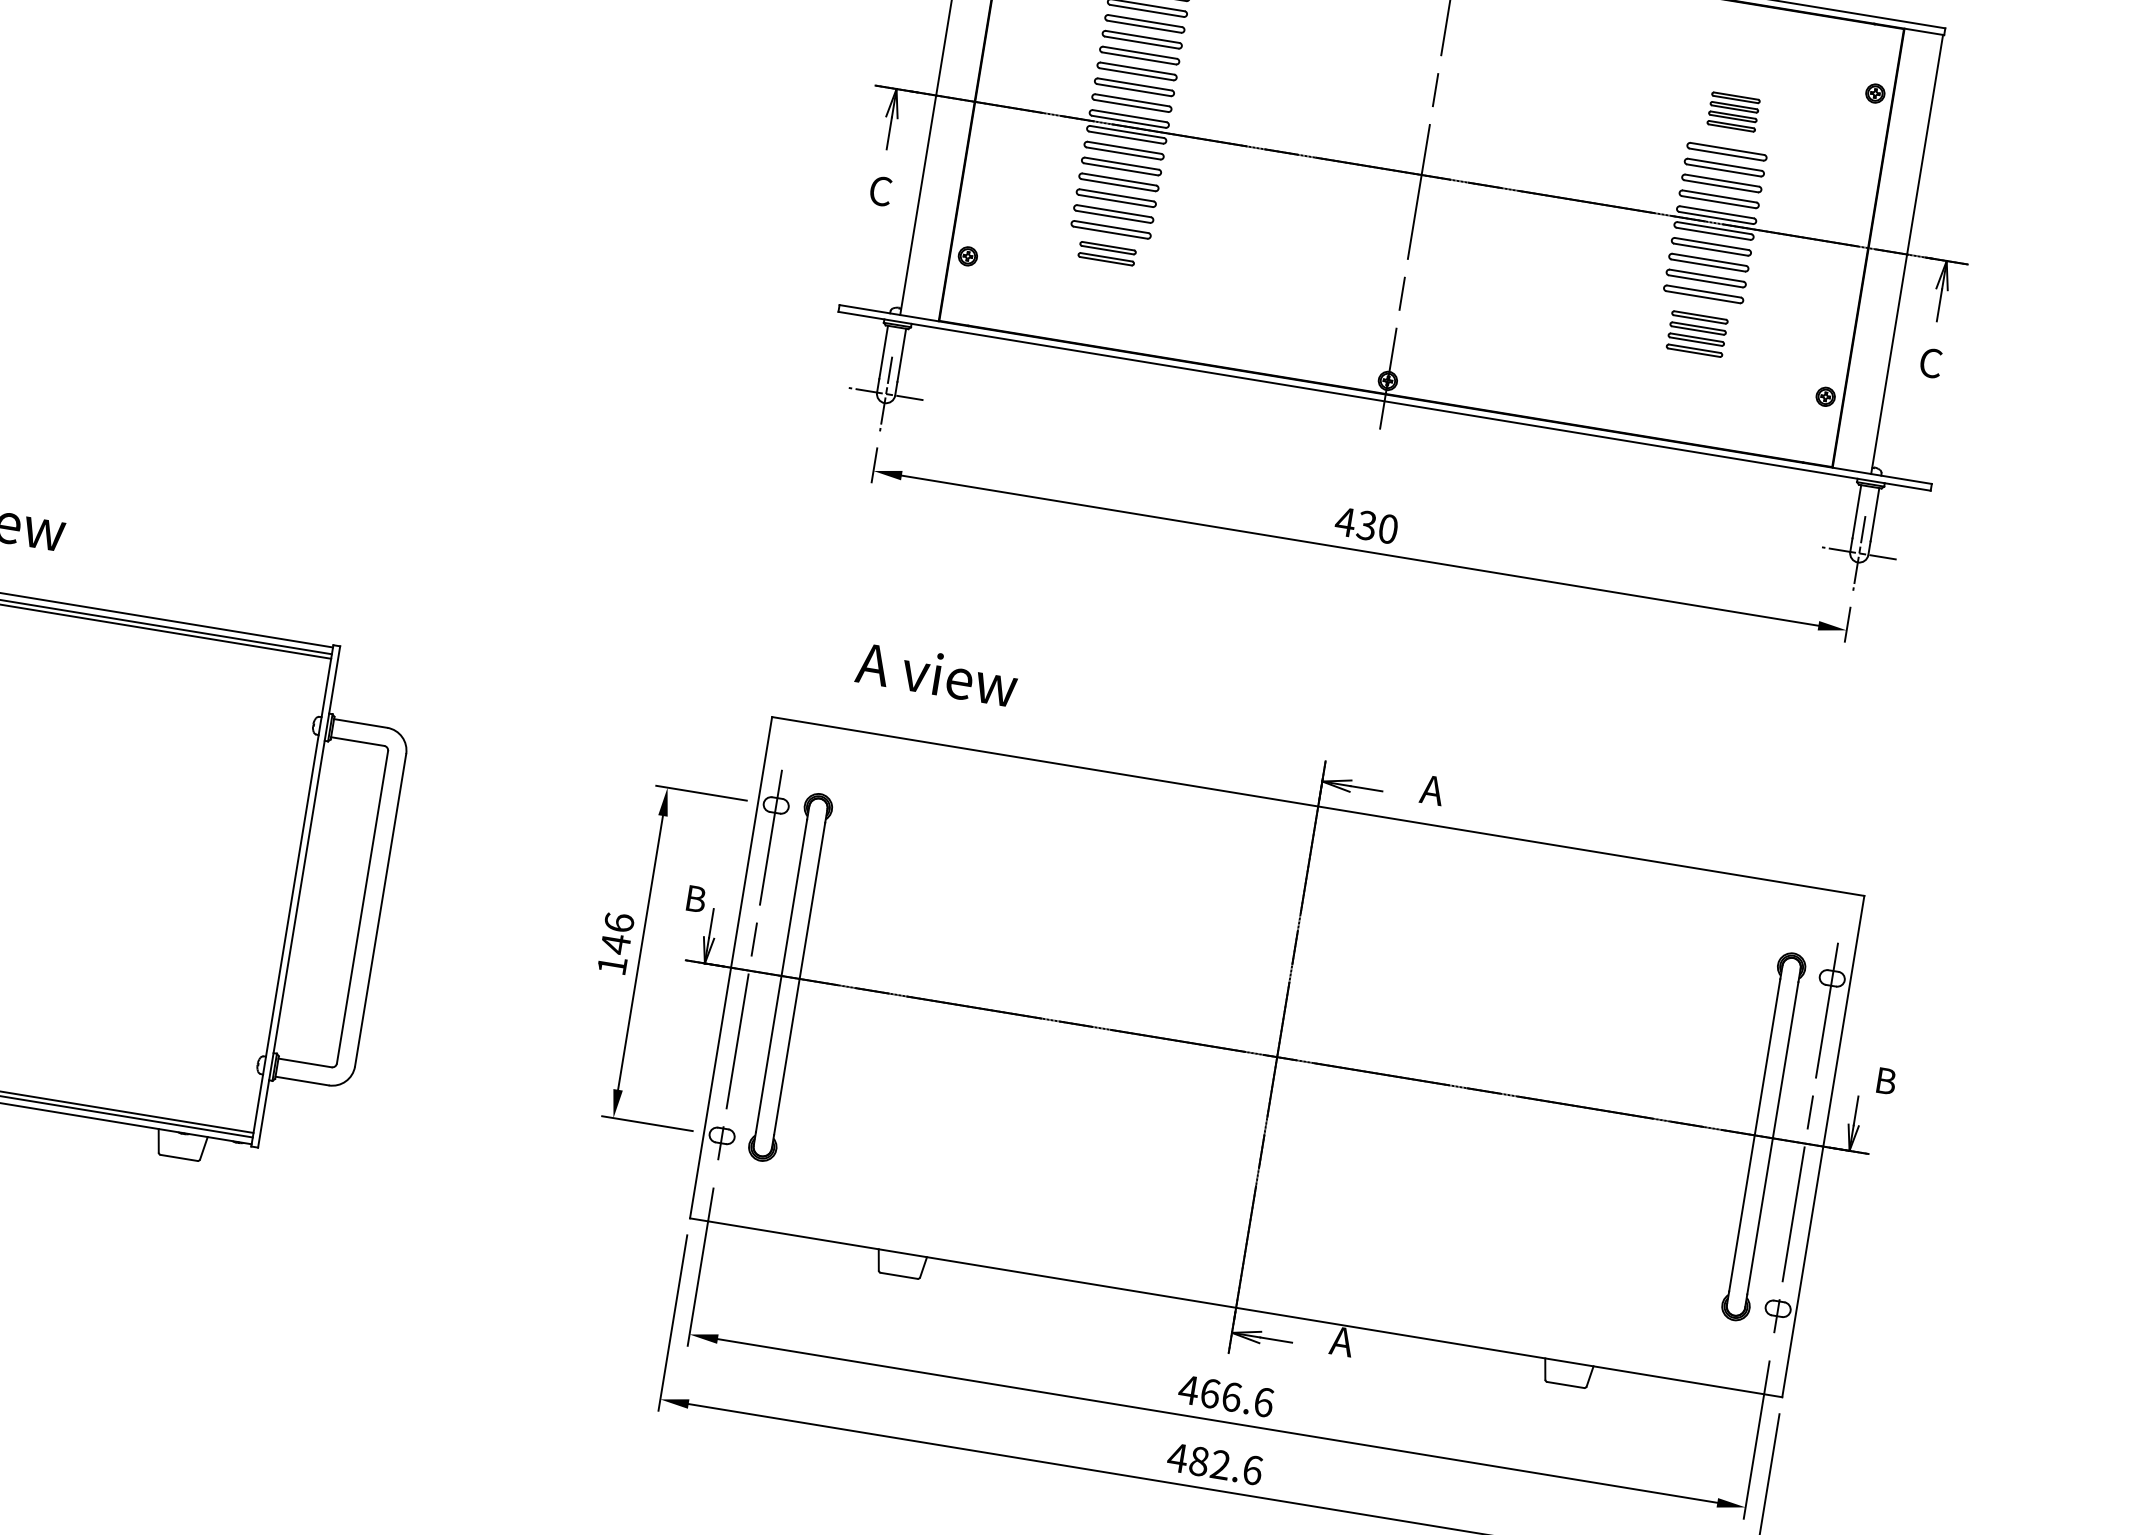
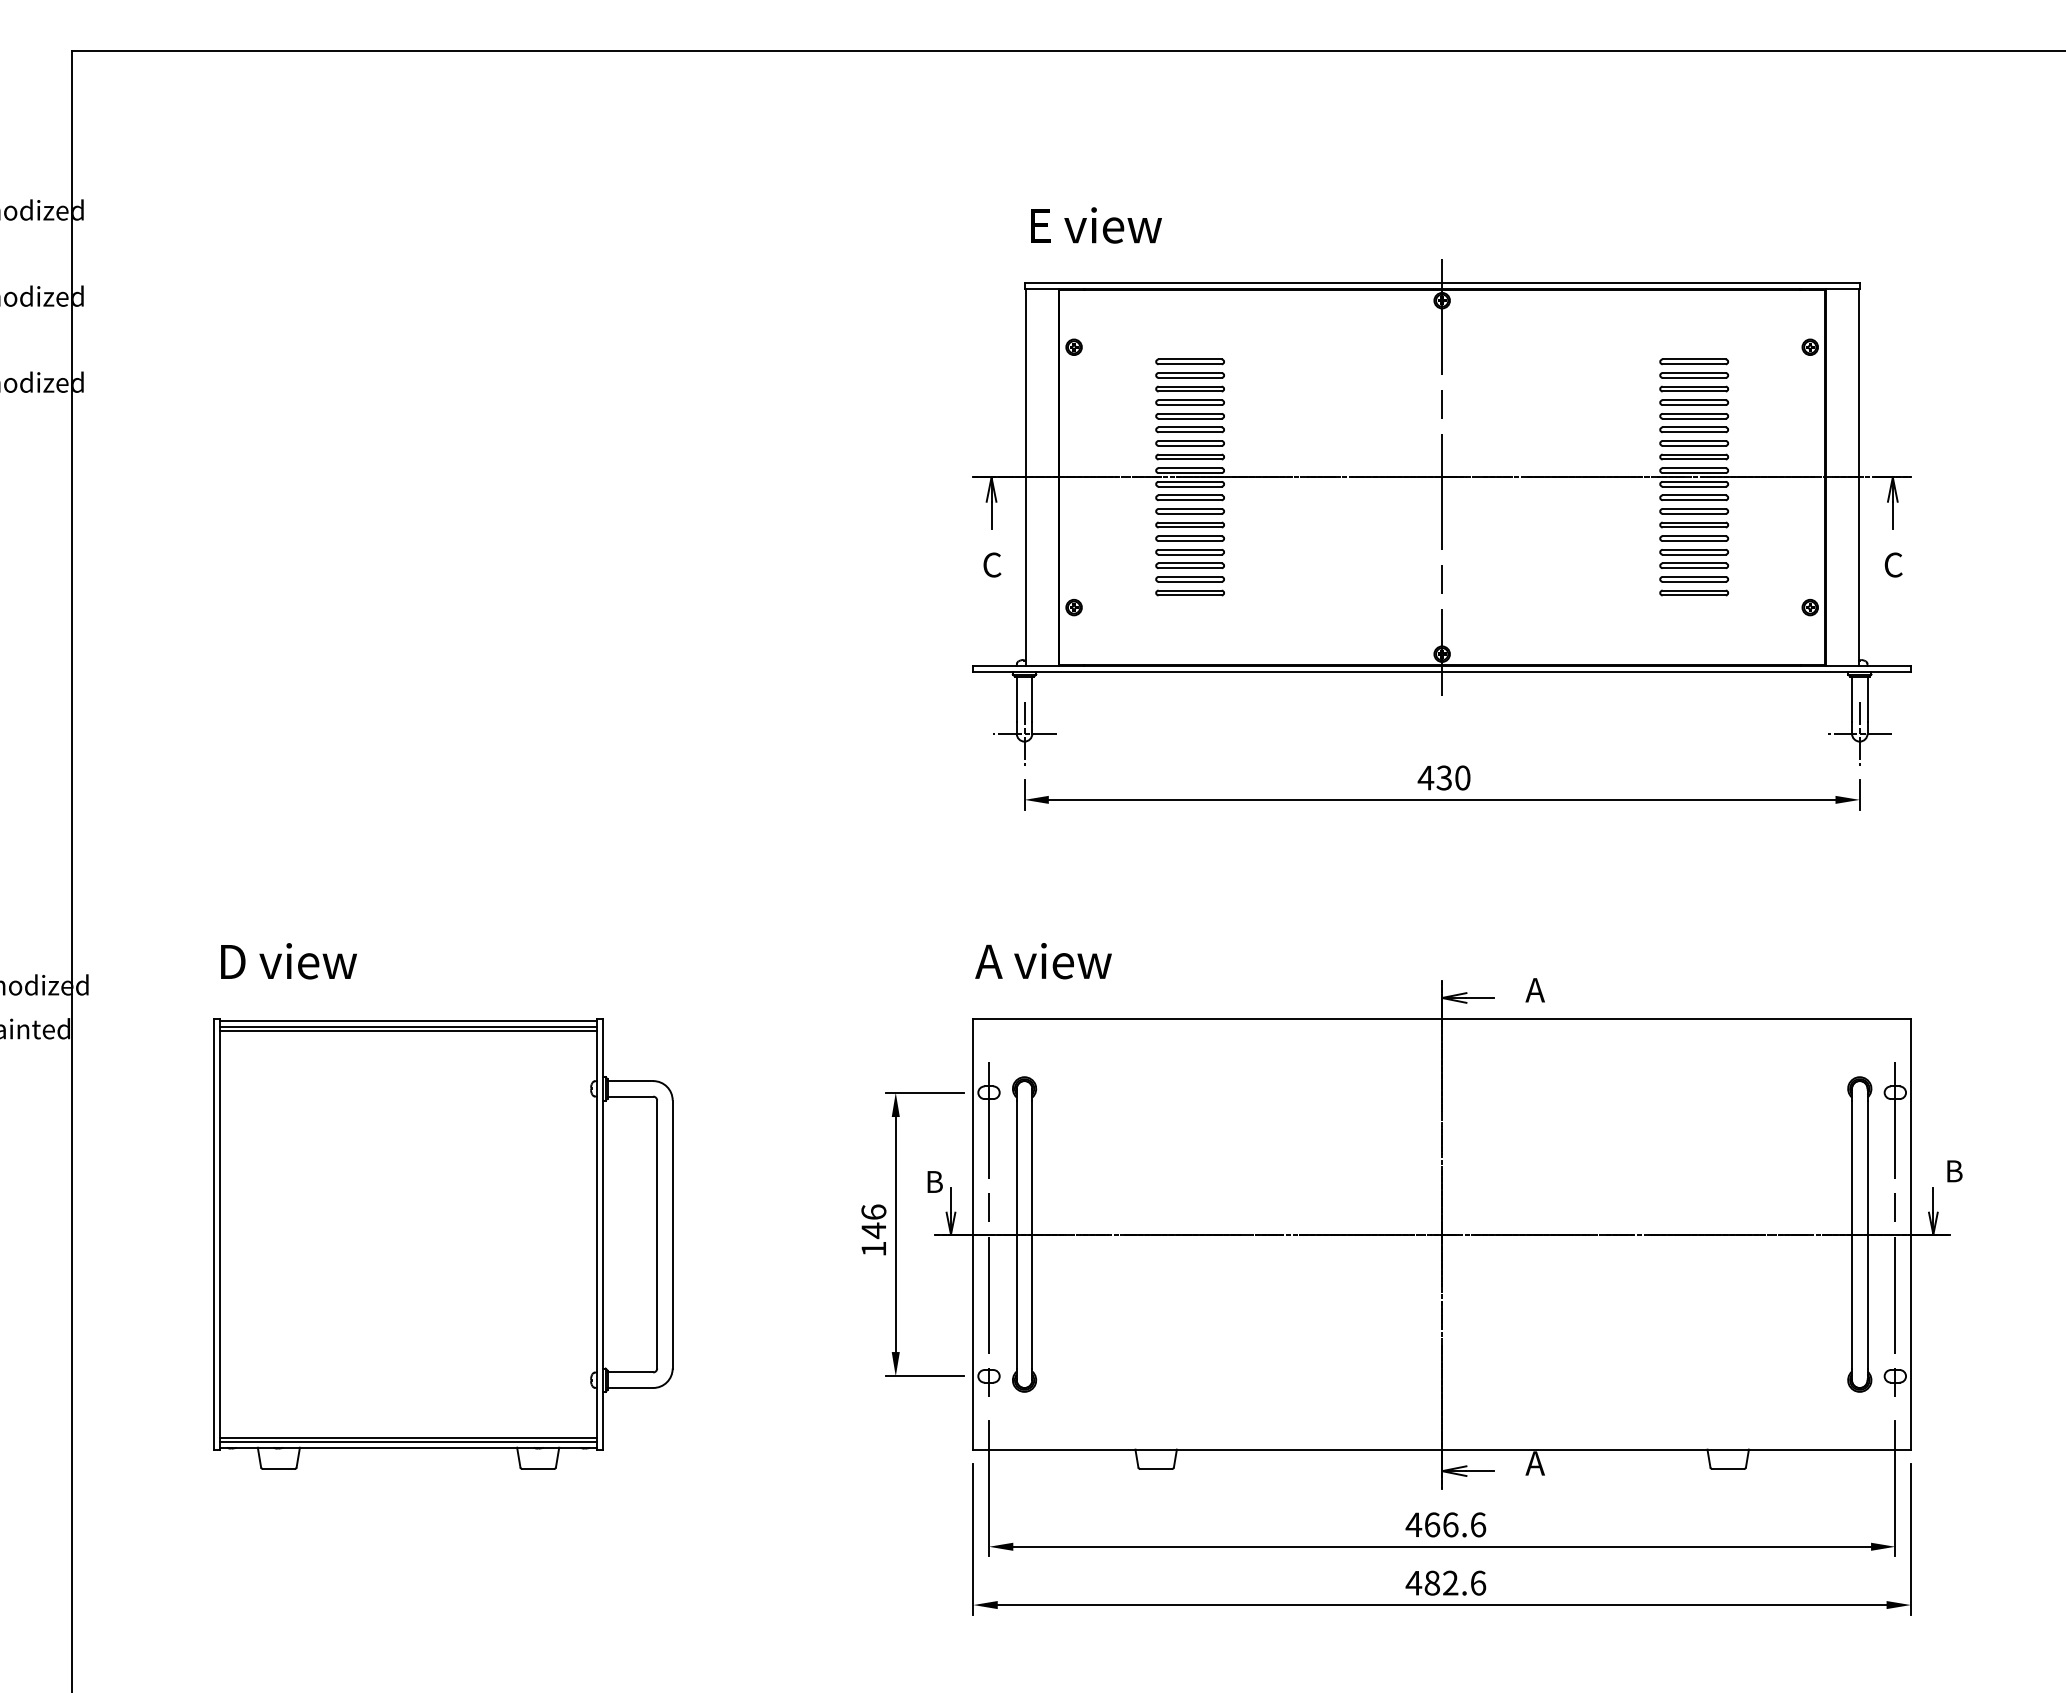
part: (1733, 111) -> (1694, 381), size x1.67
part: (1106, 253) -> (1189, 586), size x1.43
part: (1697, 333) -> (1694, 572), size x1.43
text: (937, 674) -> (1043, 961), moved

